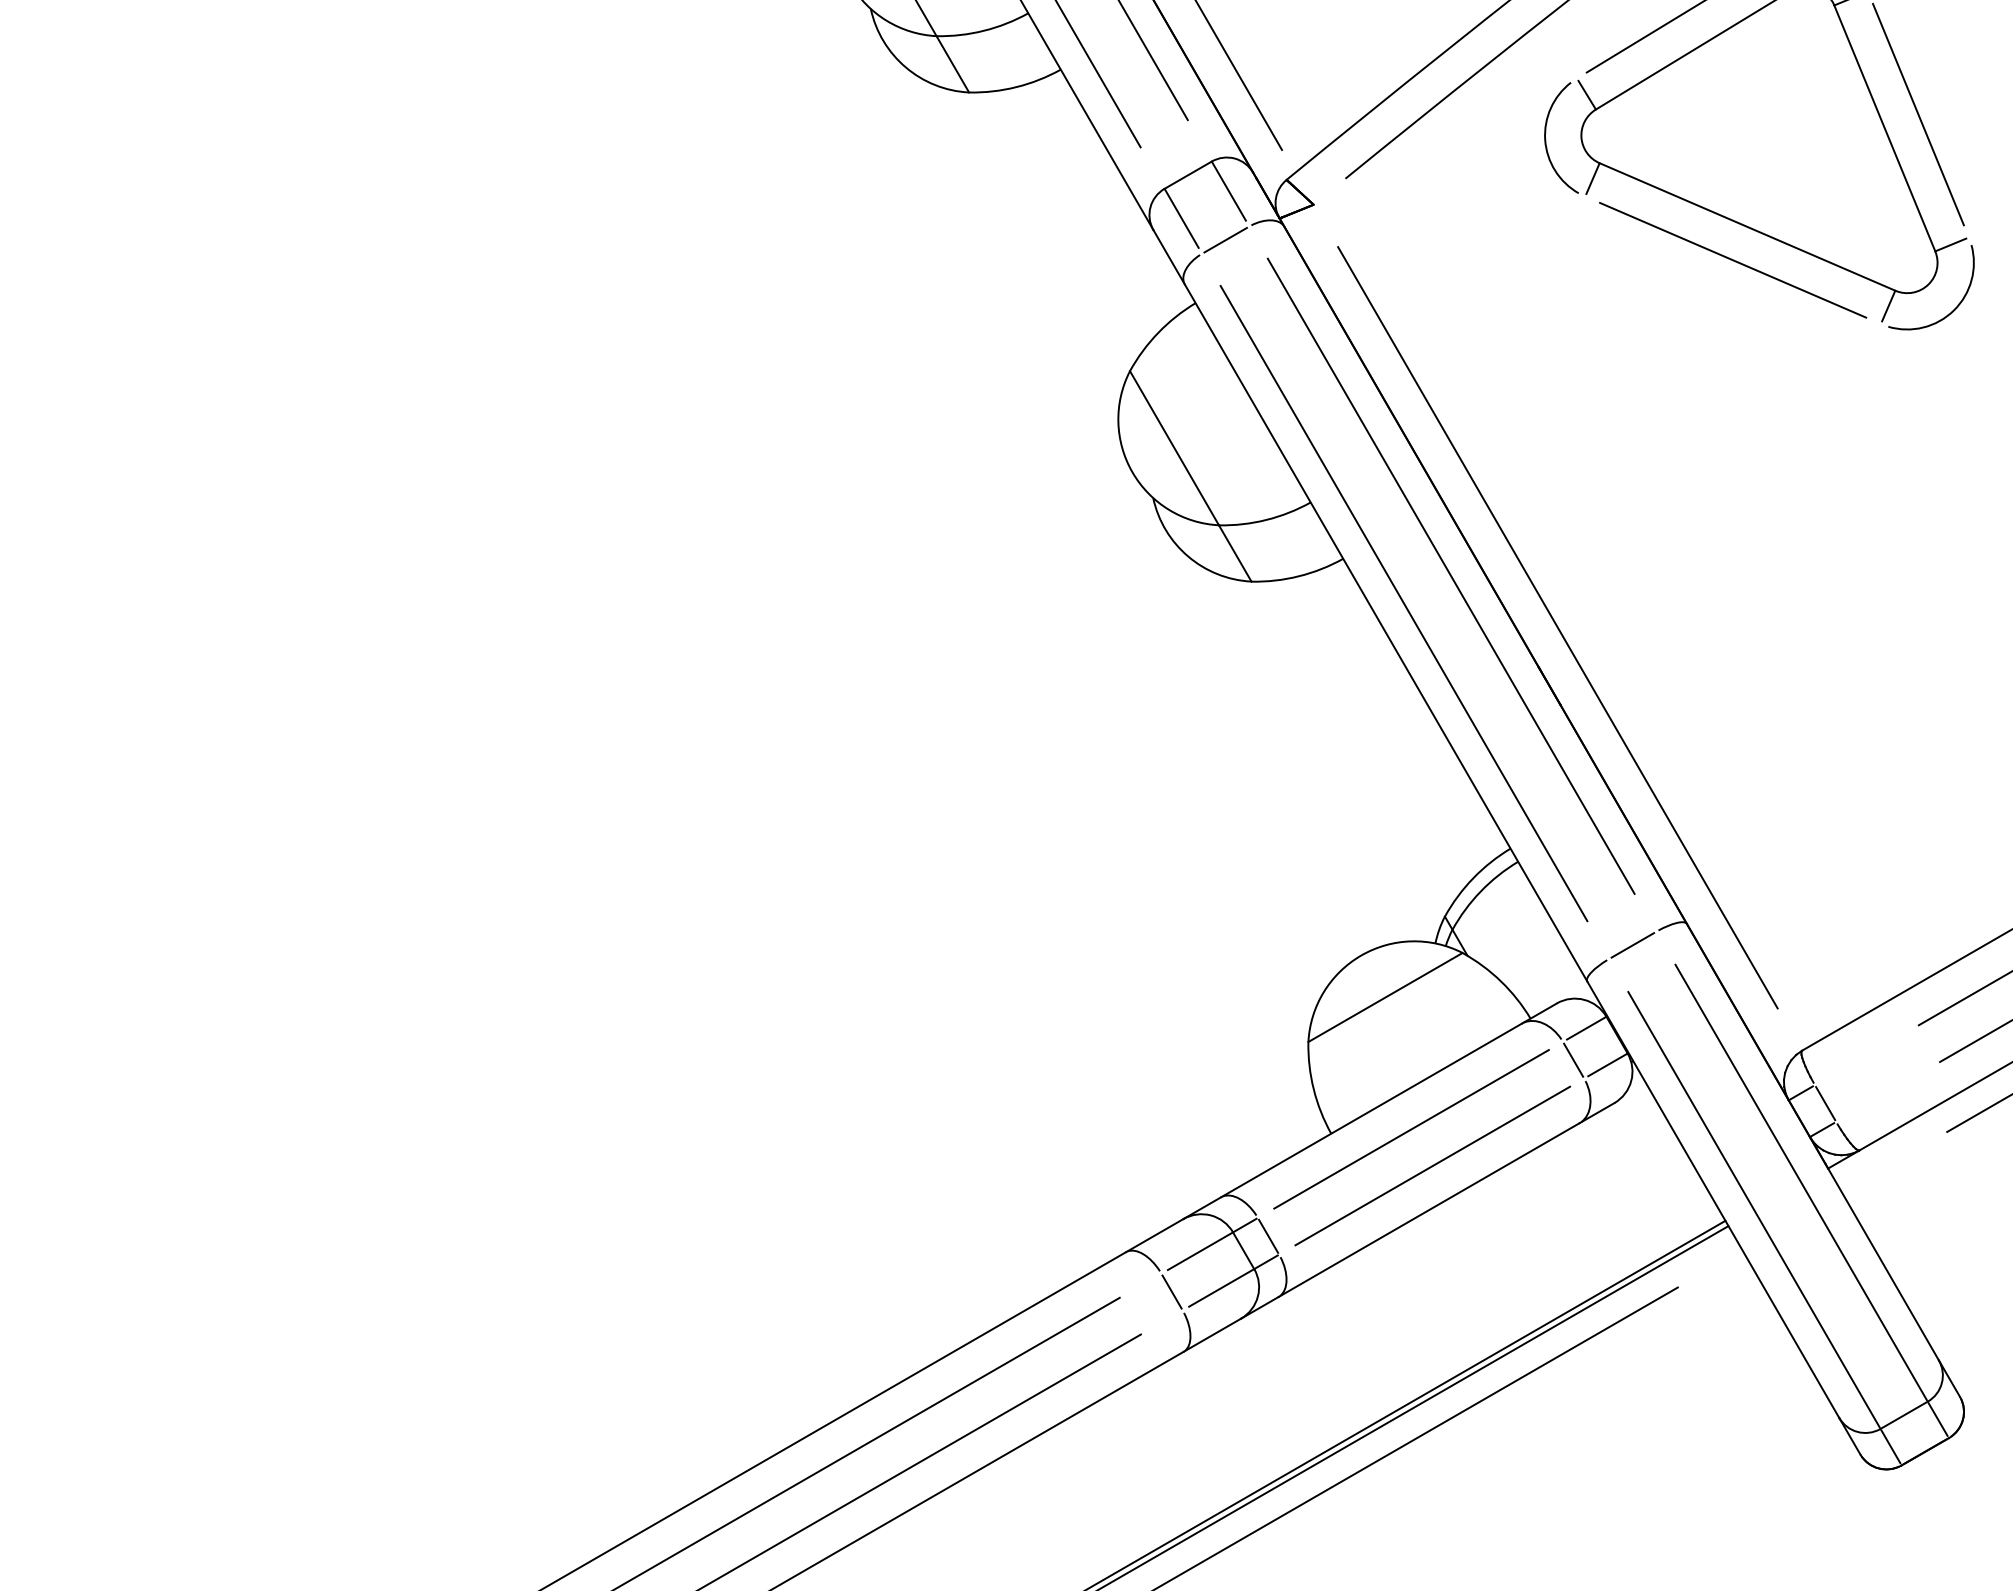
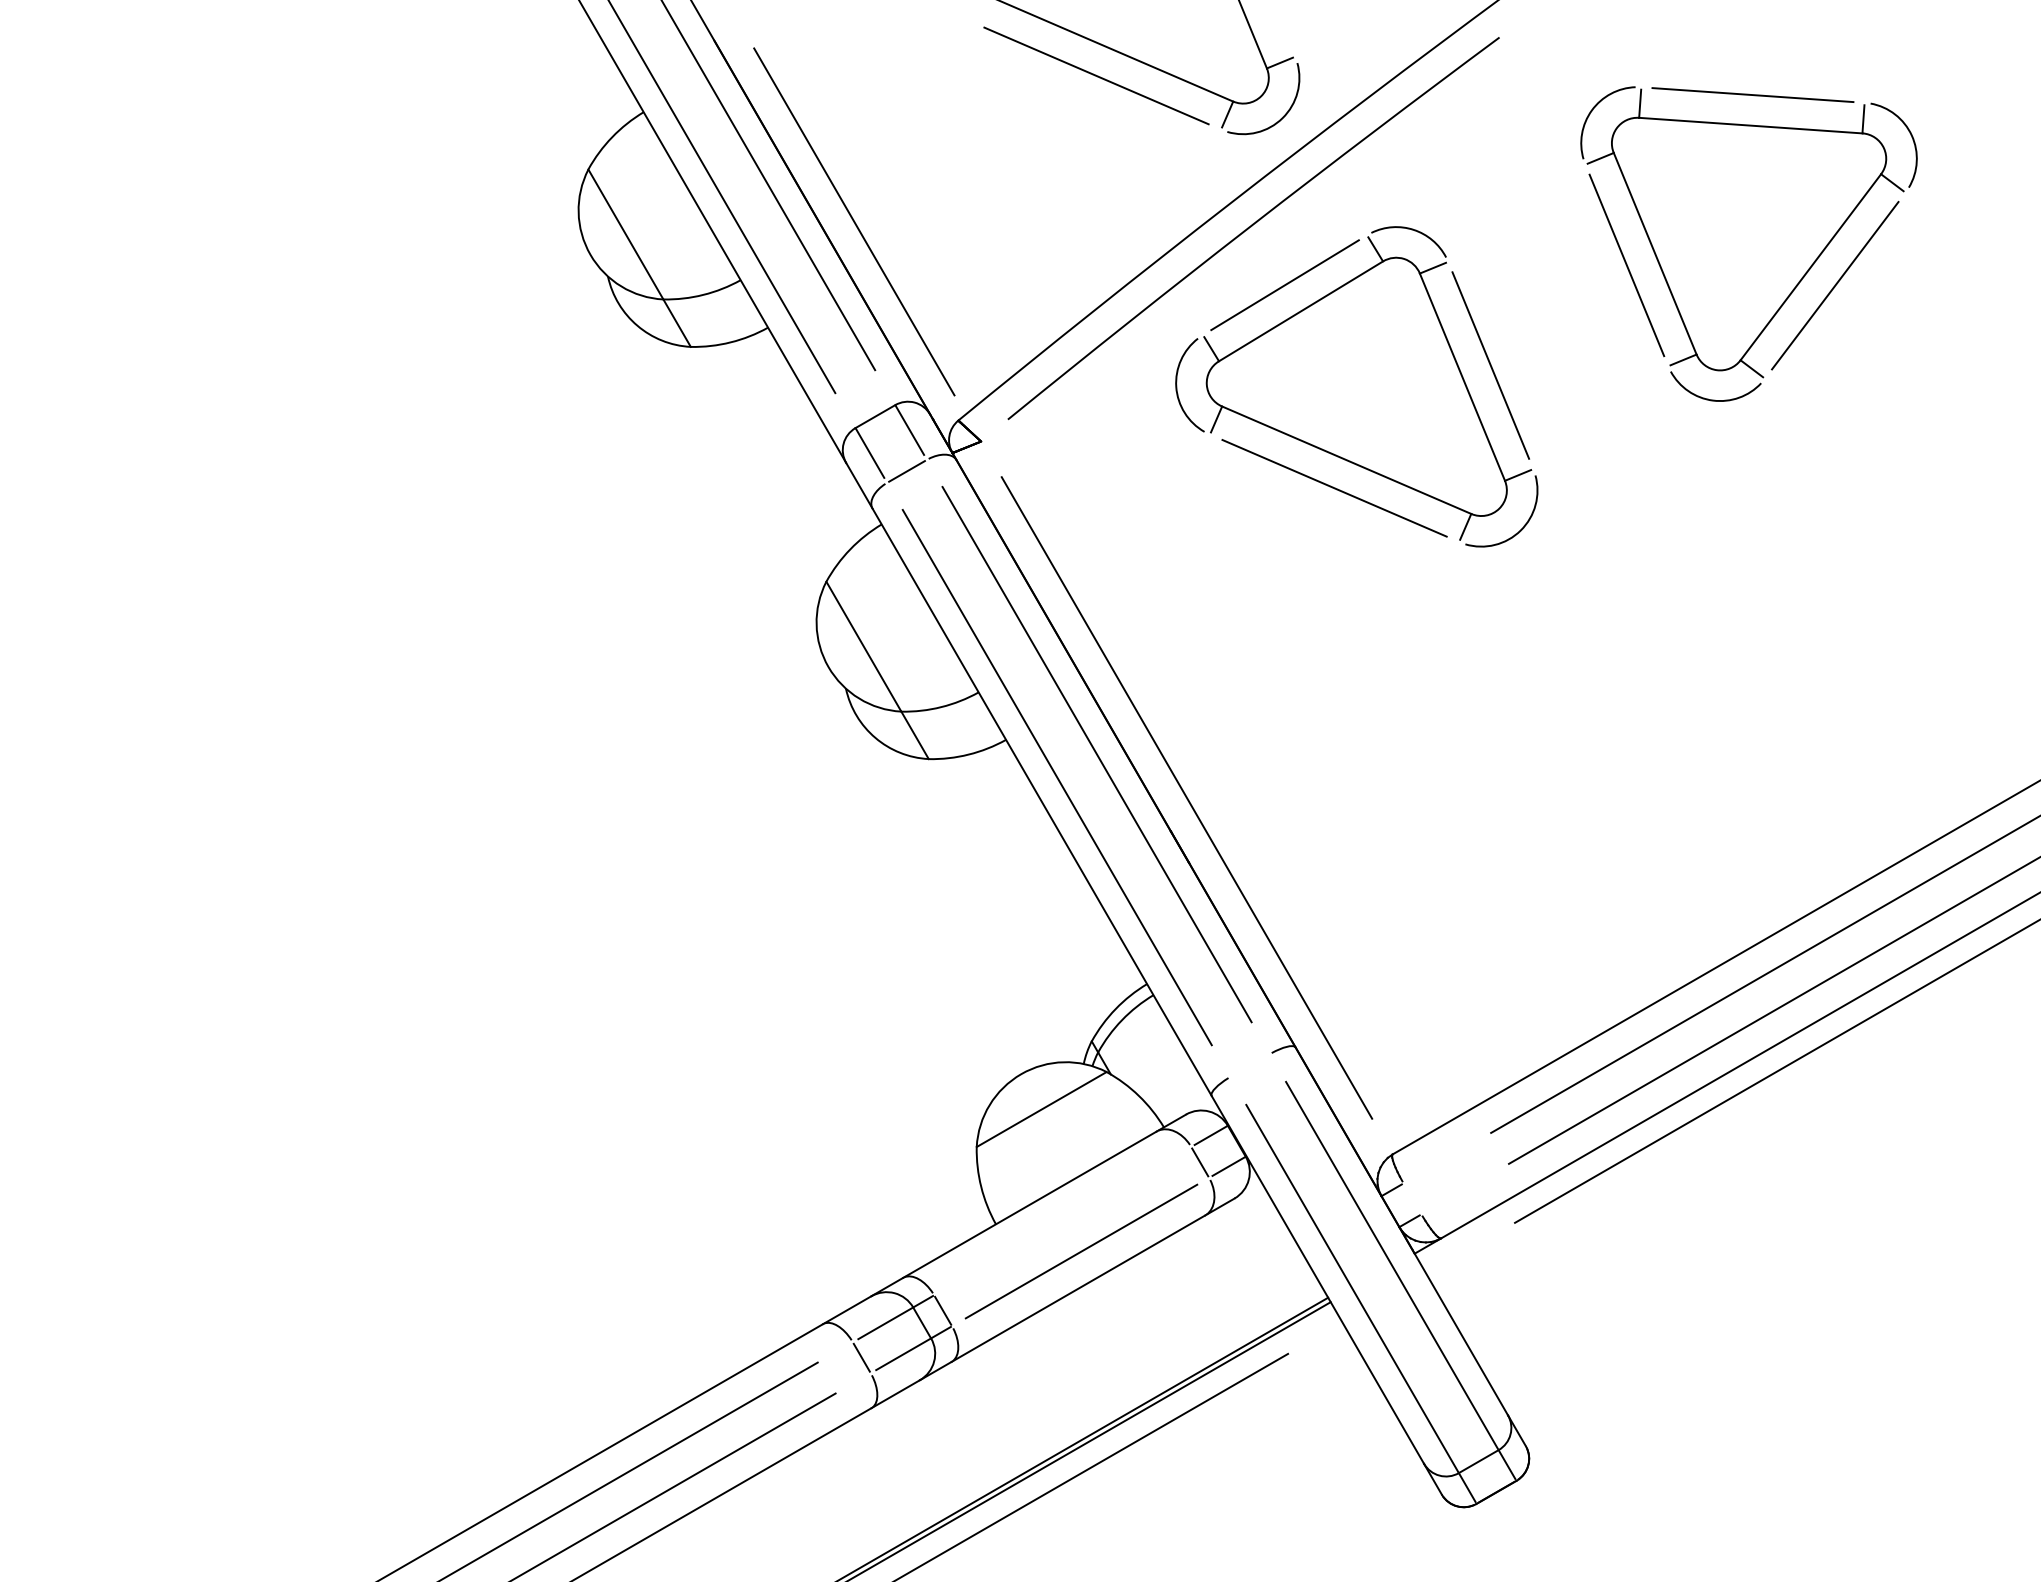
line: (1633, 945) -> (1250, 1065), removed
line: (1825, 1103) -> (1412, 1198), removed
line: (1411, 1129) -> (1063, 1220), removed

